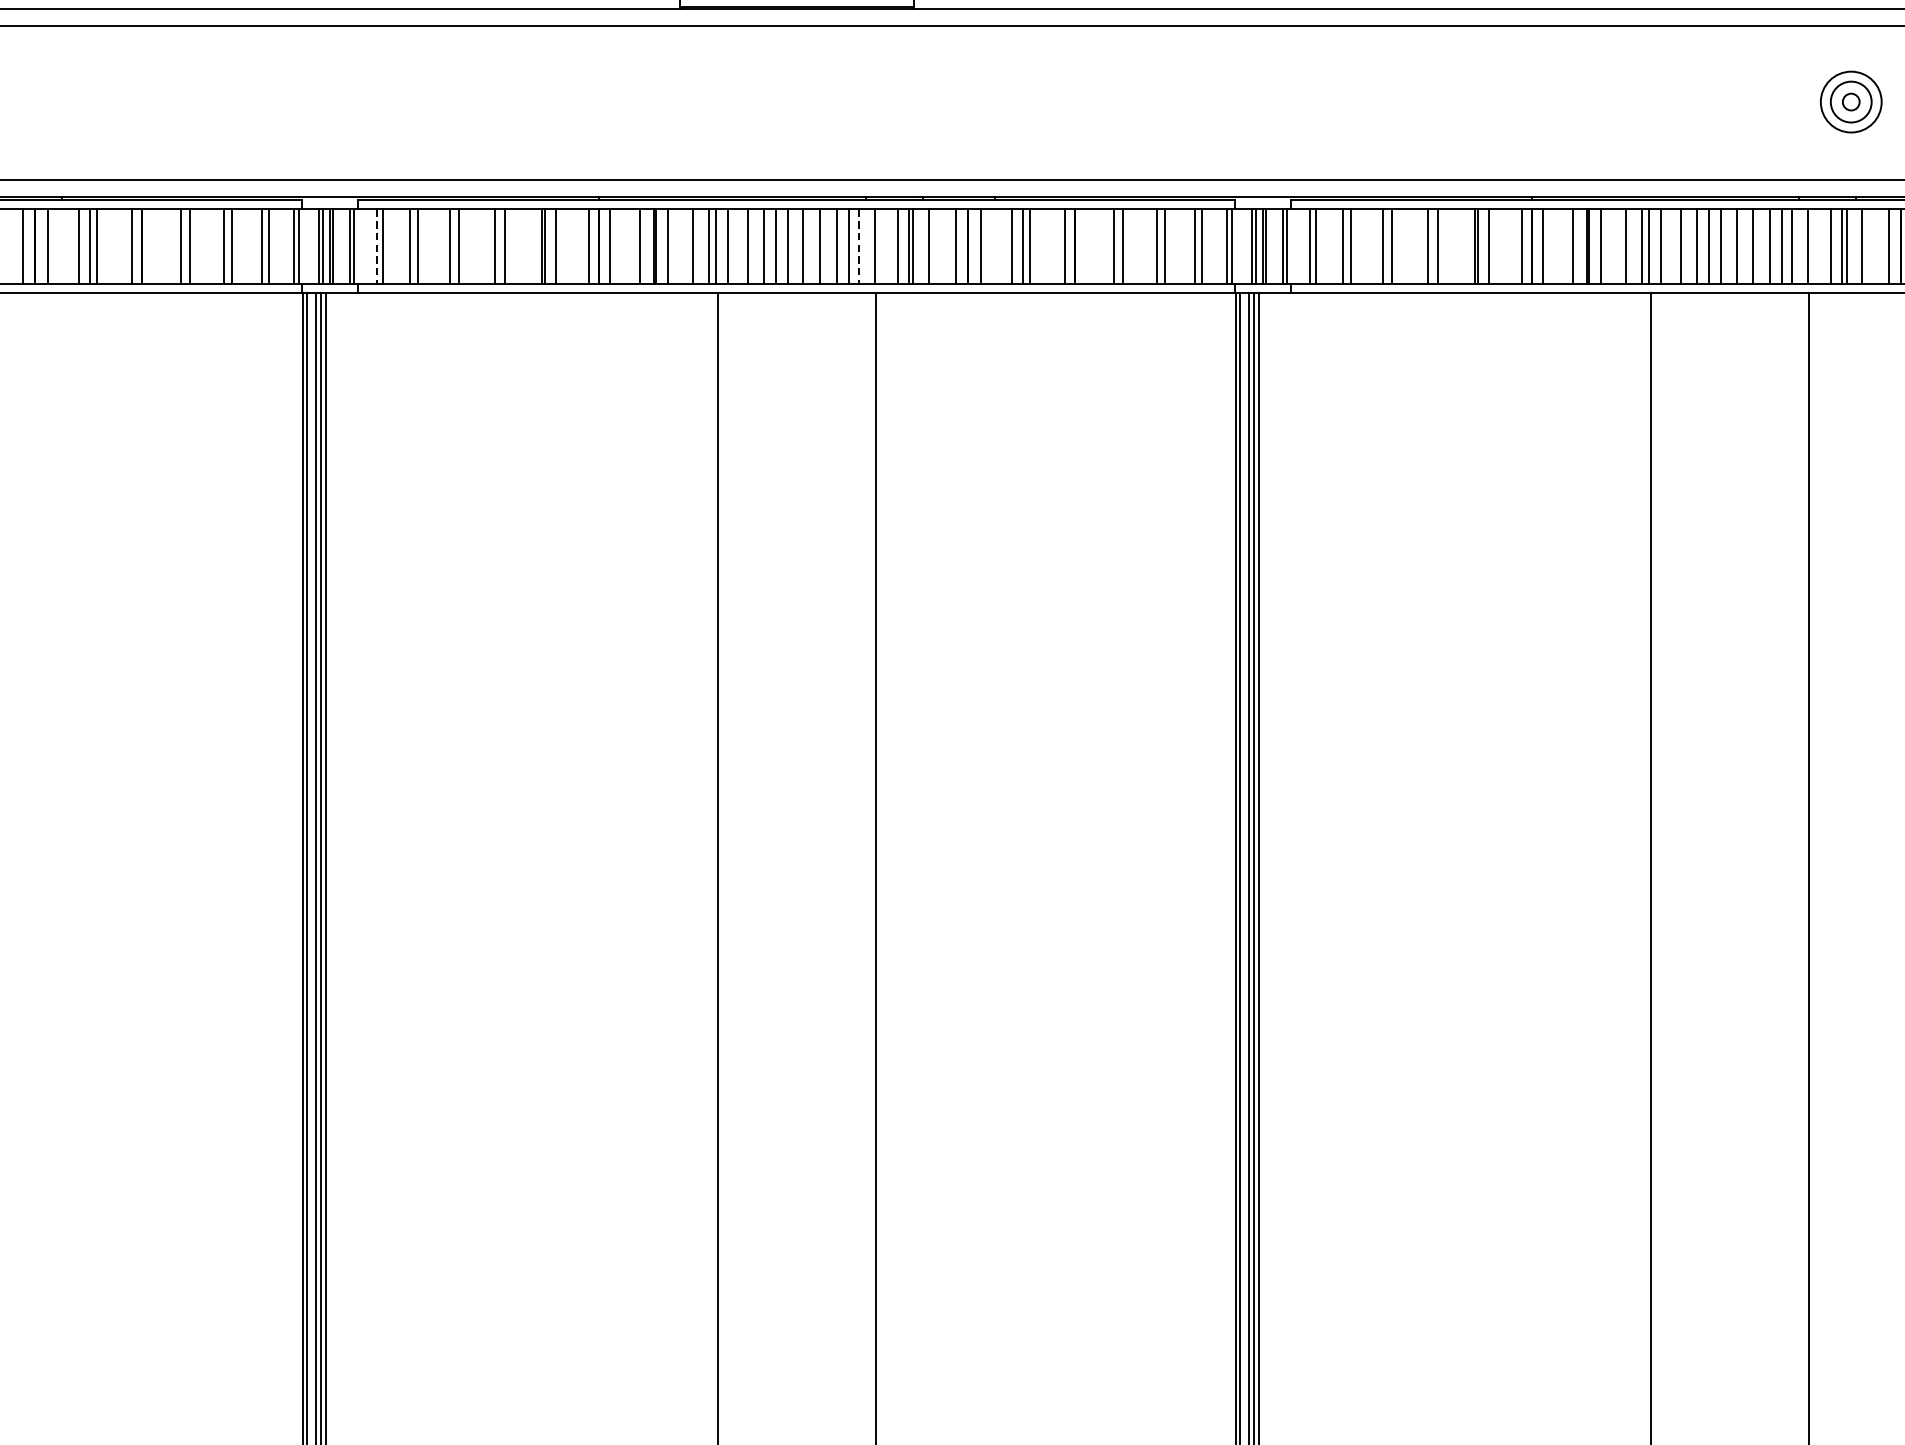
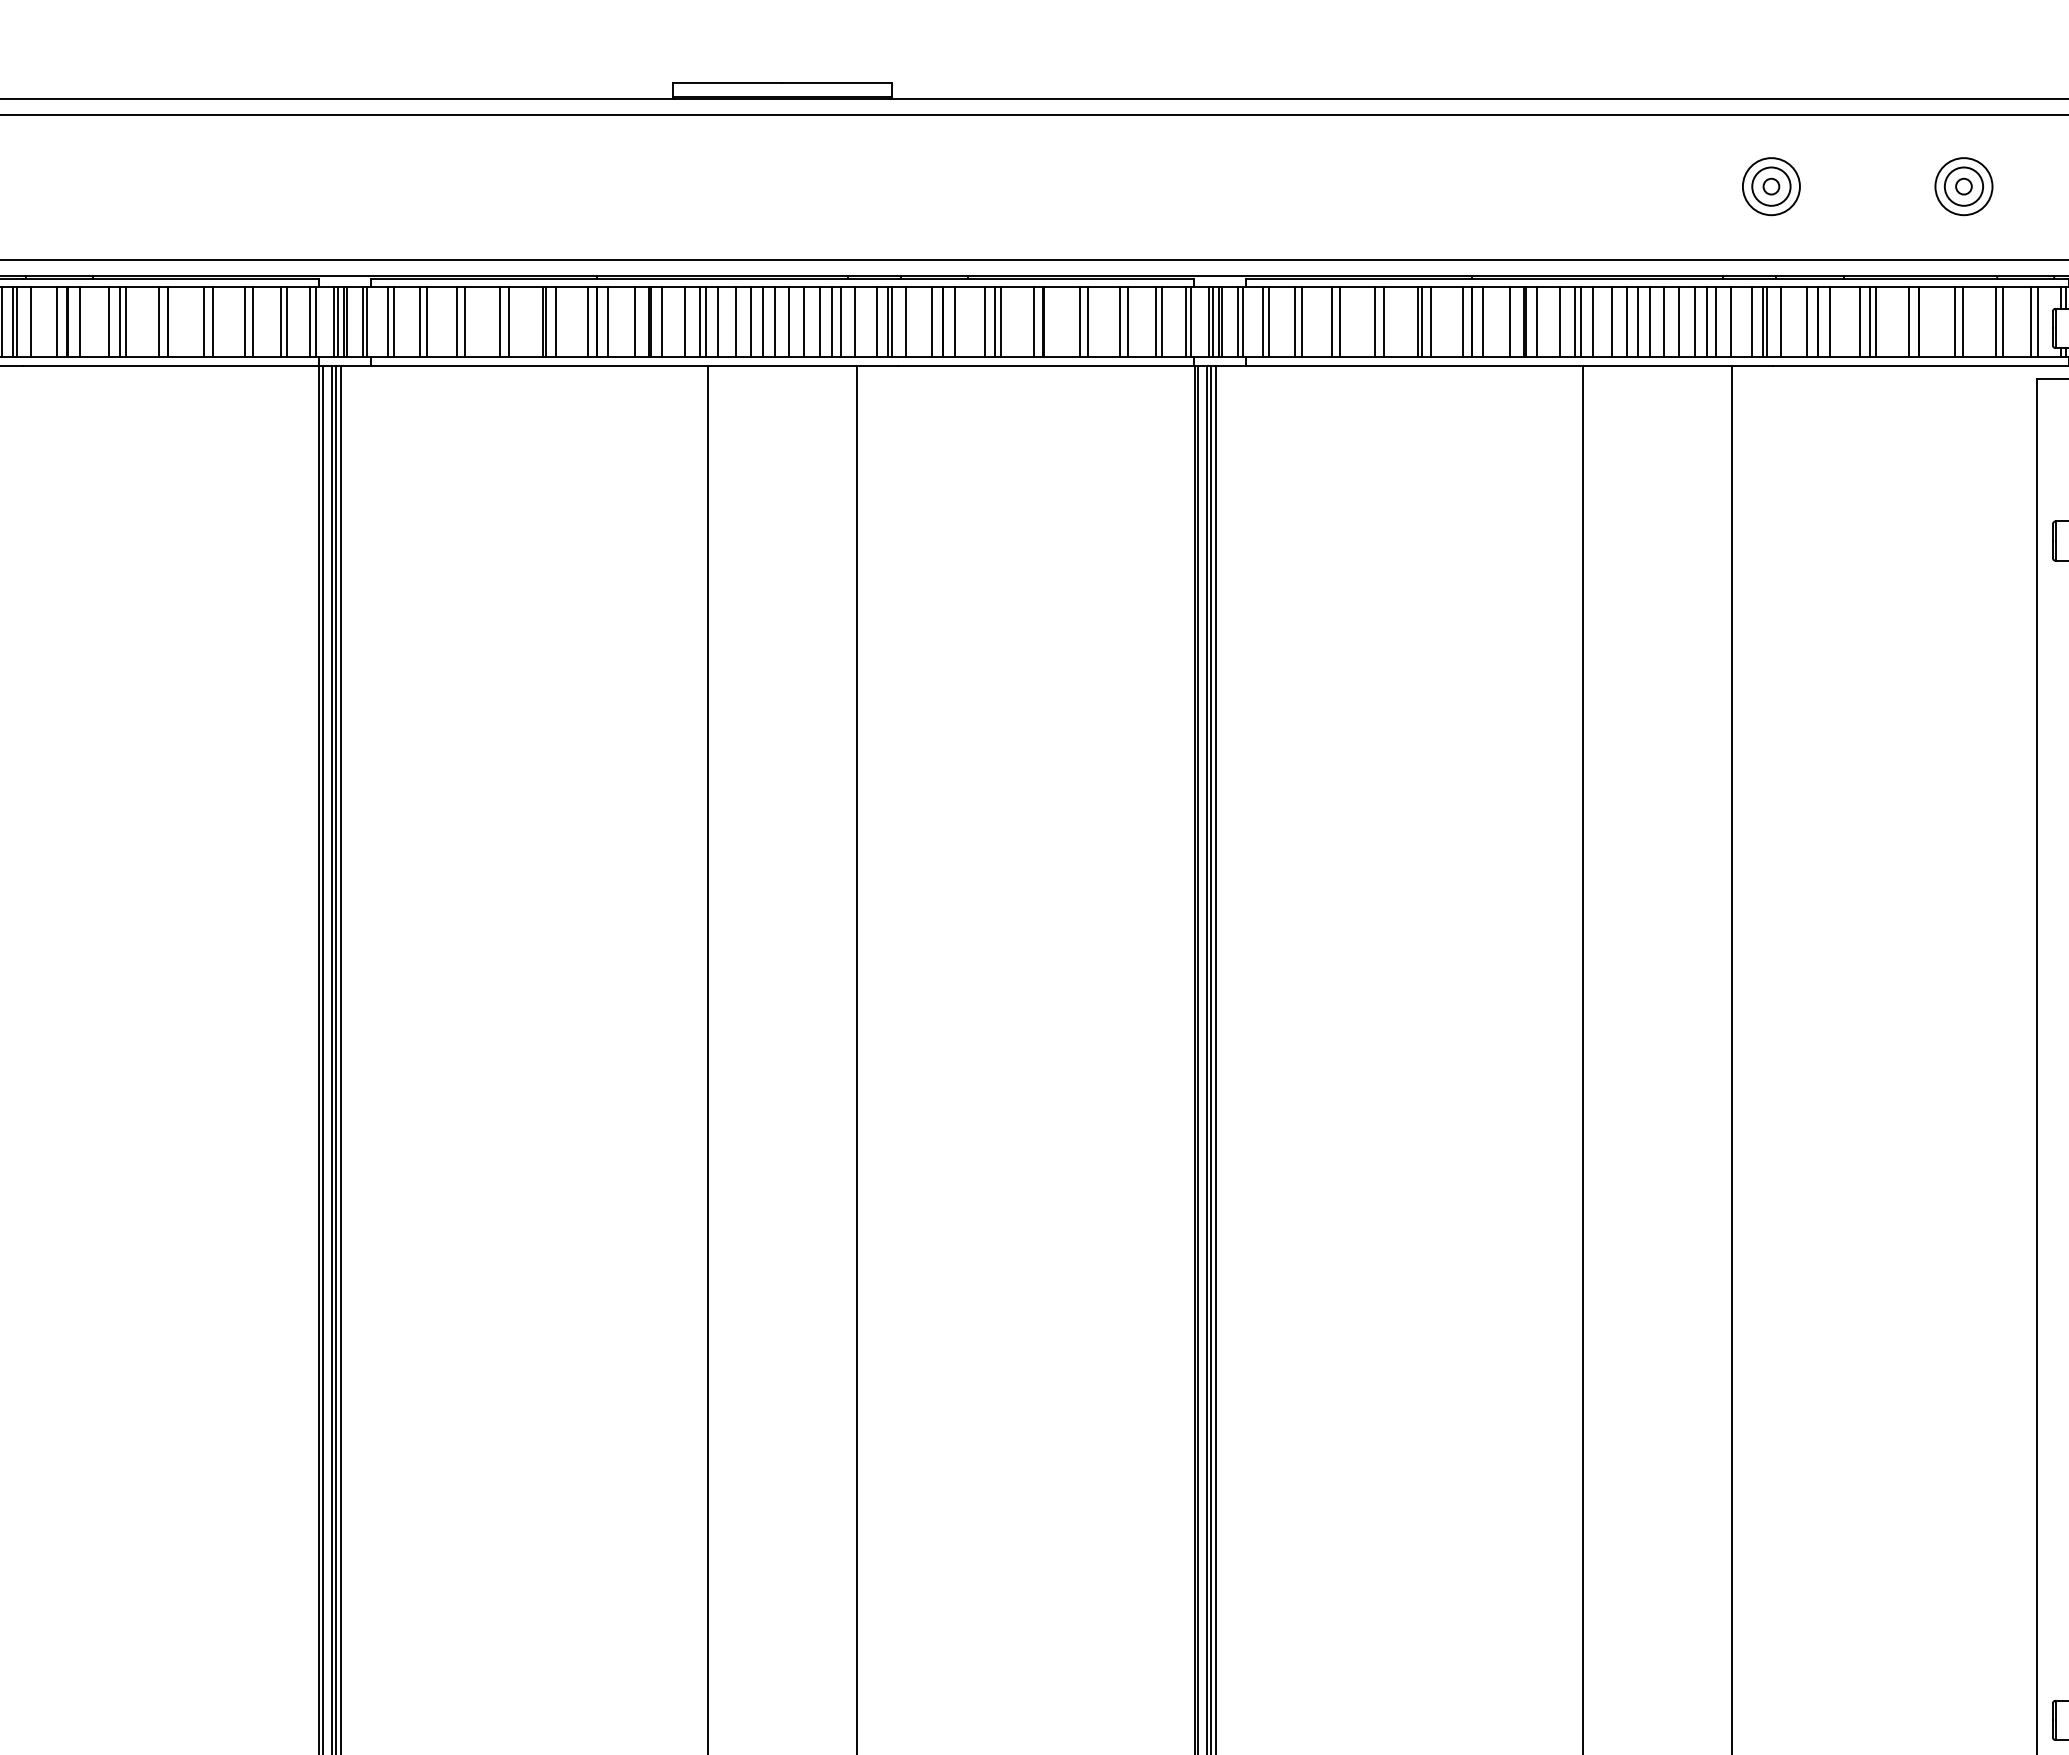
line: (376, 246) -> (388, 322), dashed -> solid
line: (858, 246) -> (840, 322), dashed -> solid

